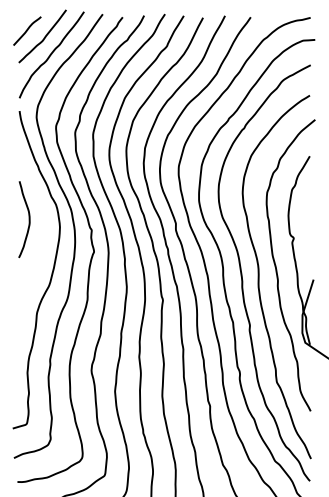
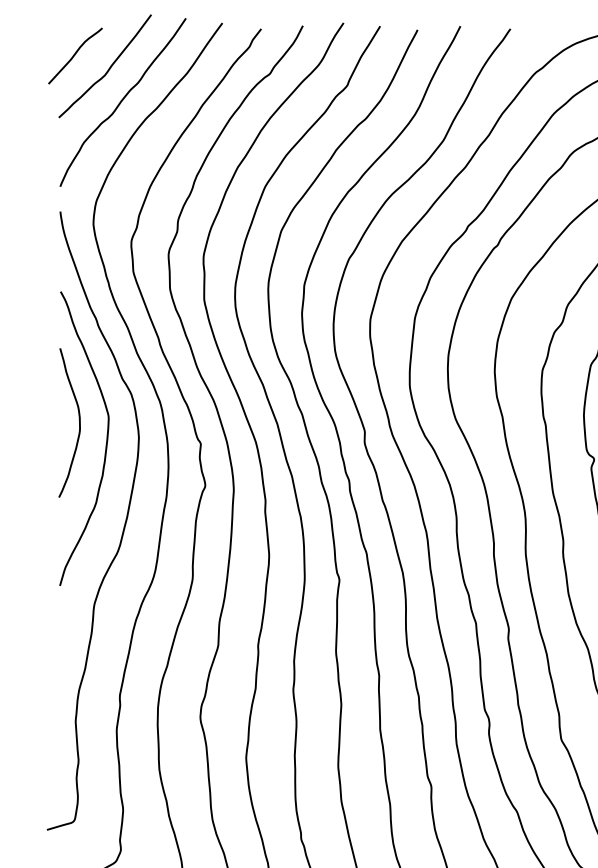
curve: (42, 227) -> (104, 438), added

